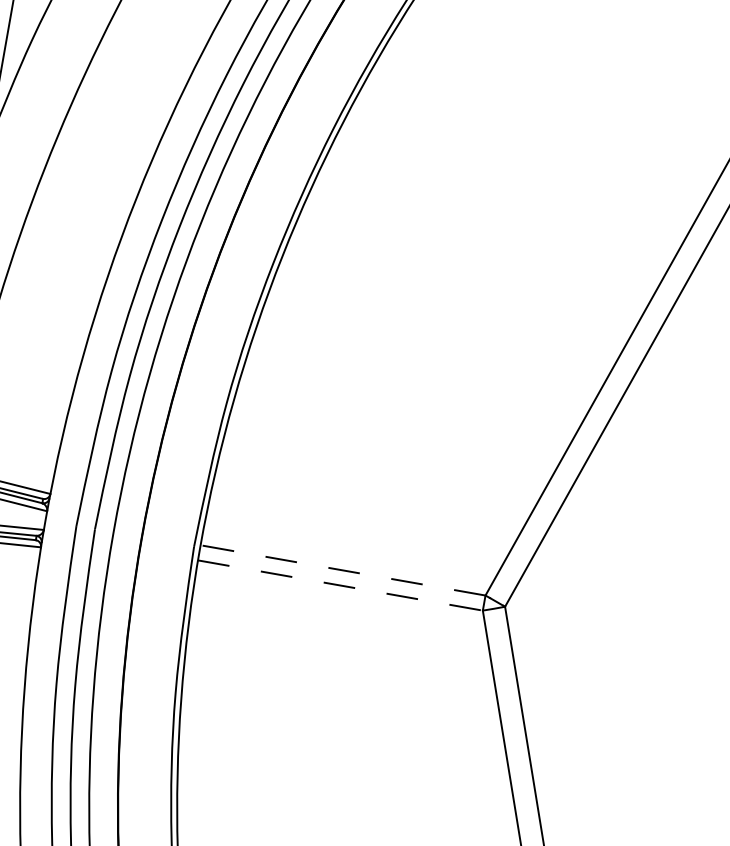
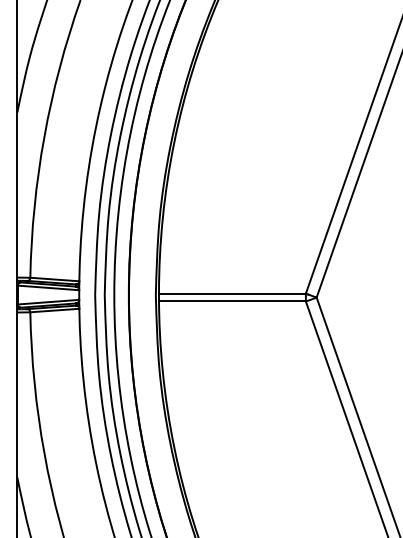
line: (341, 569) -> (231, 293), dashed -> solid
line: (340, 585) -> (232, 301), dashed -> solid

